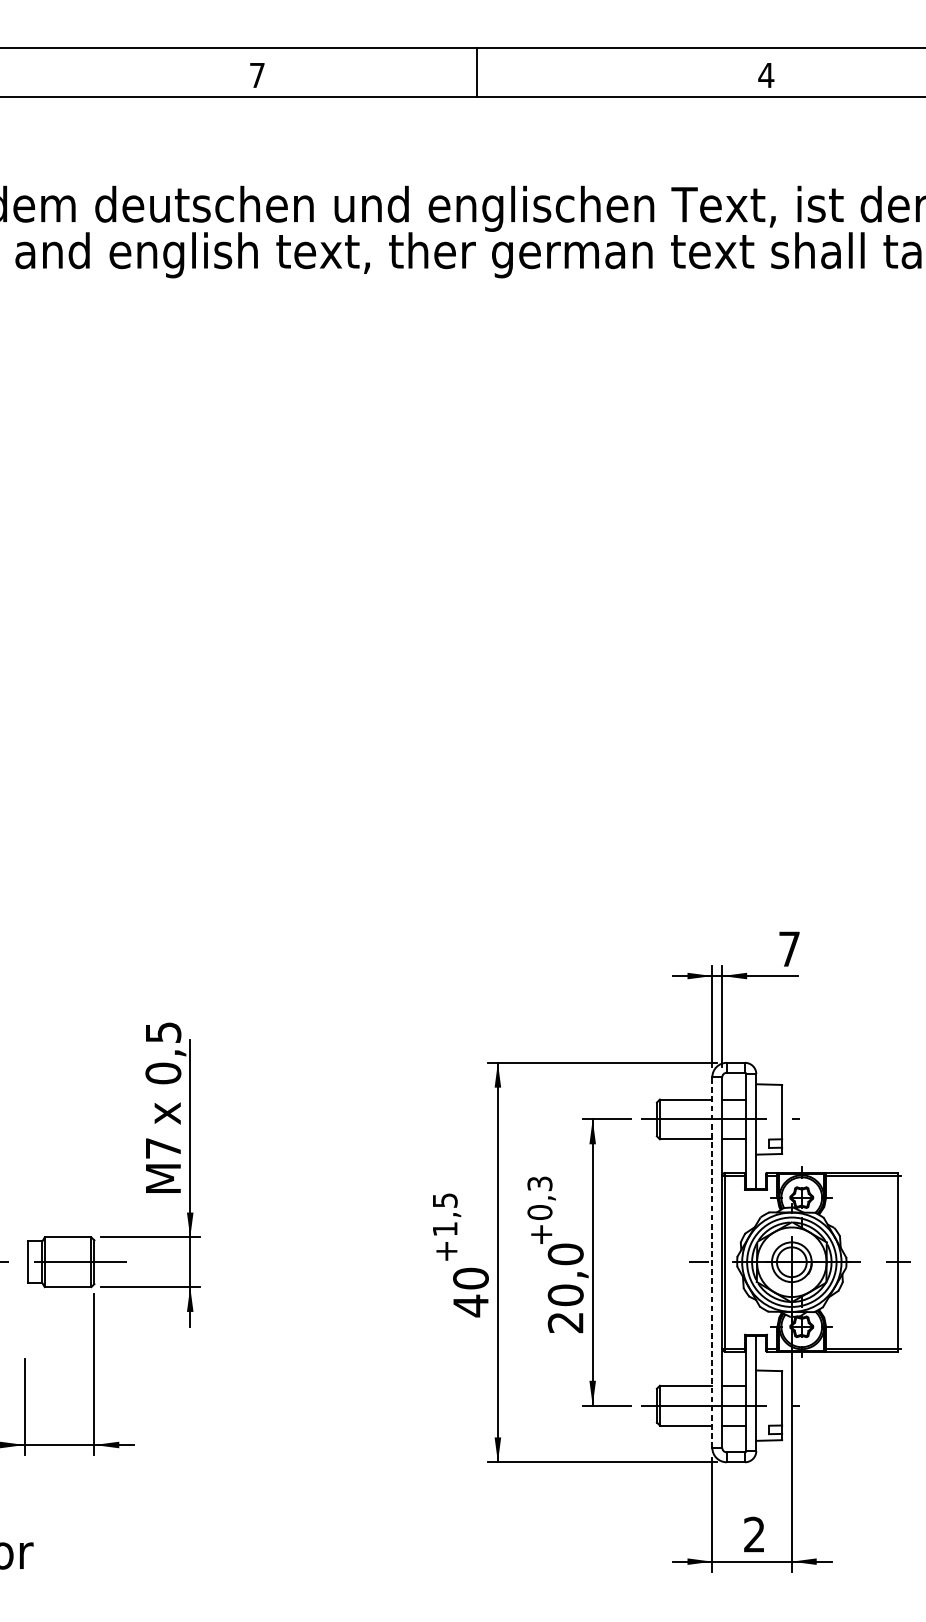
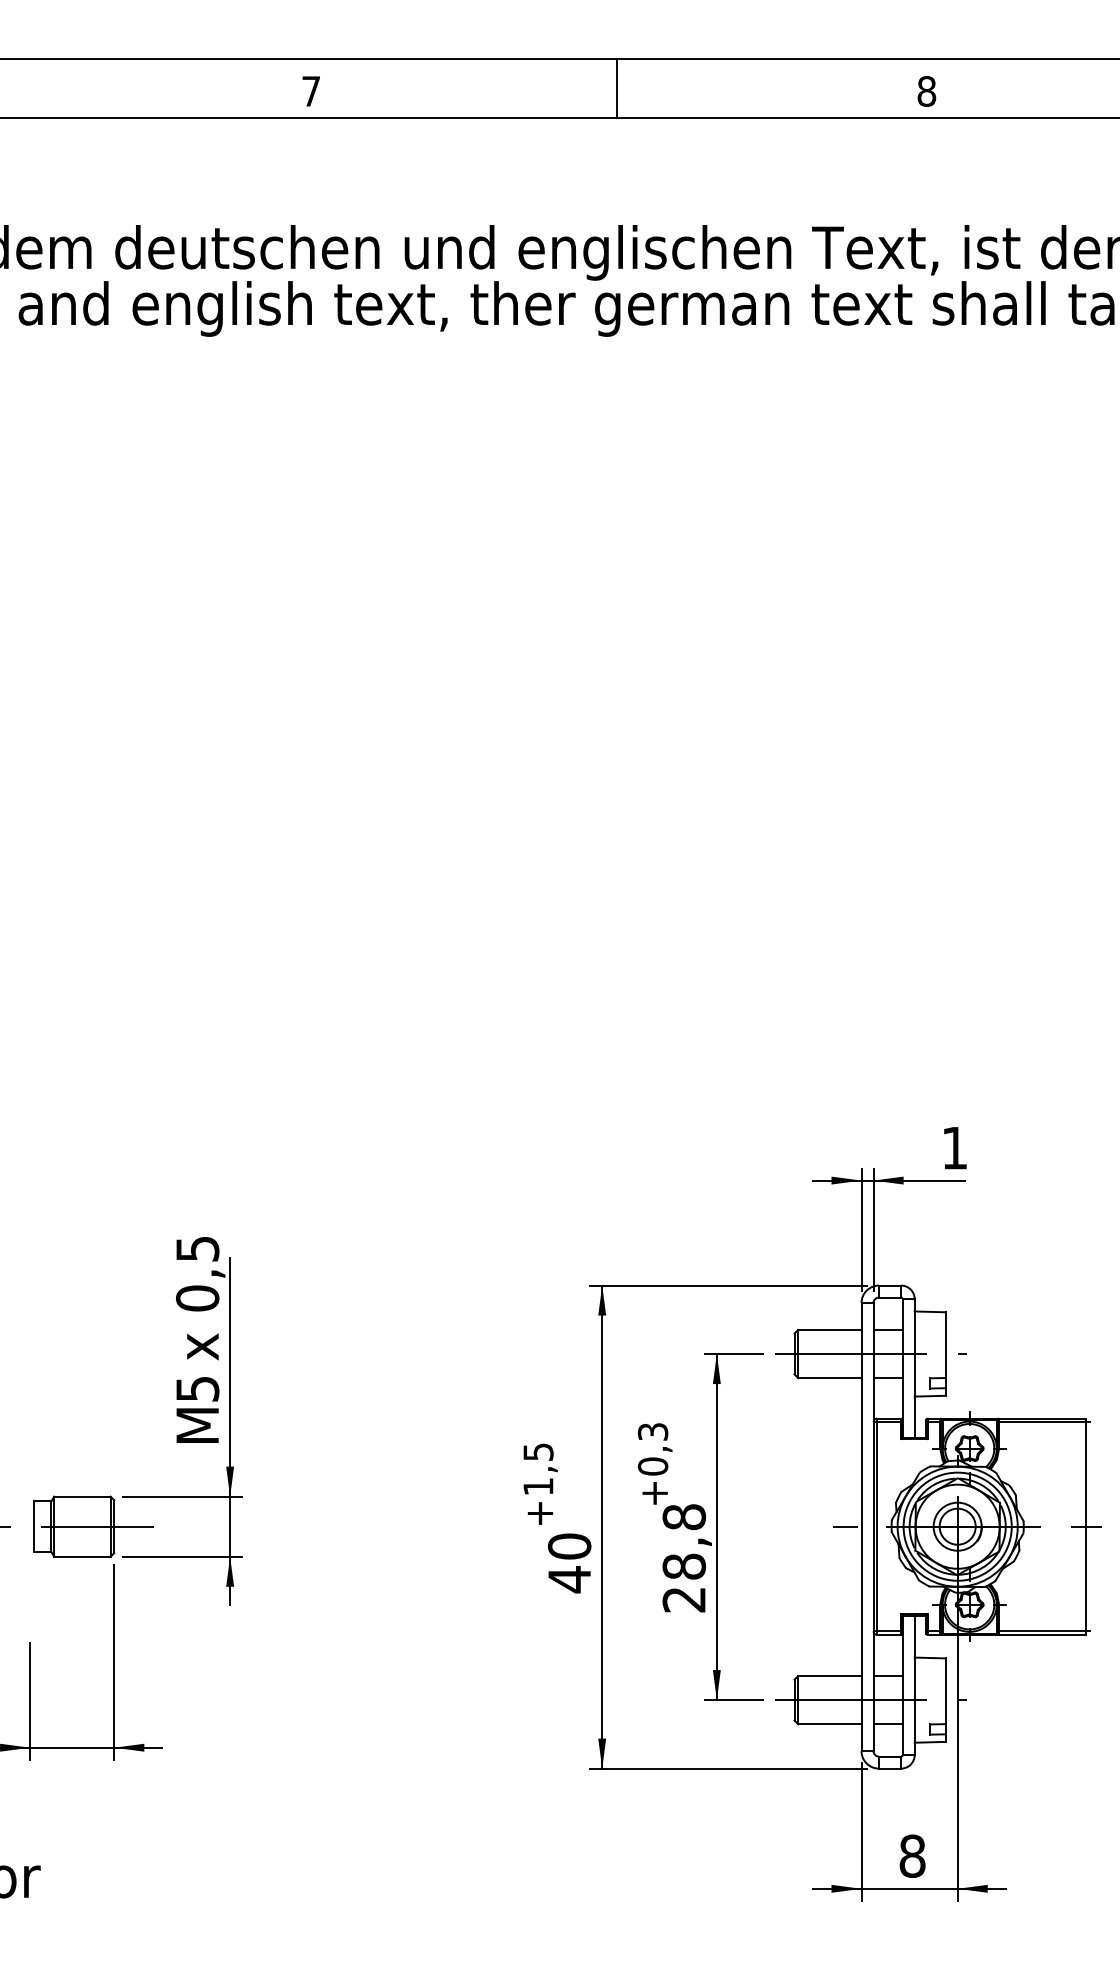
line: (476, 72) -> (617, 87), moved
text: (766, 75) -> (926, 91), 4 -> 8
text: (789, 949) -> (954, 1148), 7 -> 1
text: (163, 1148) -> (197, 1389), 7 -> 5
line: (712, 1262) -> (861, 1526), dashed -> solid
text: (565, 1274) -> (683, 1541), 20,0 -> 28,8
text: (754, 1534) -> (912, 1855), 2 -> 8

